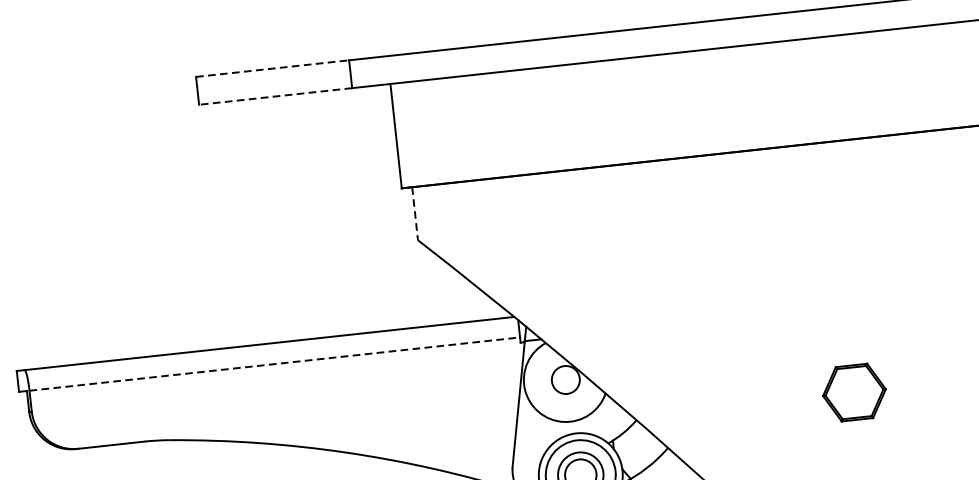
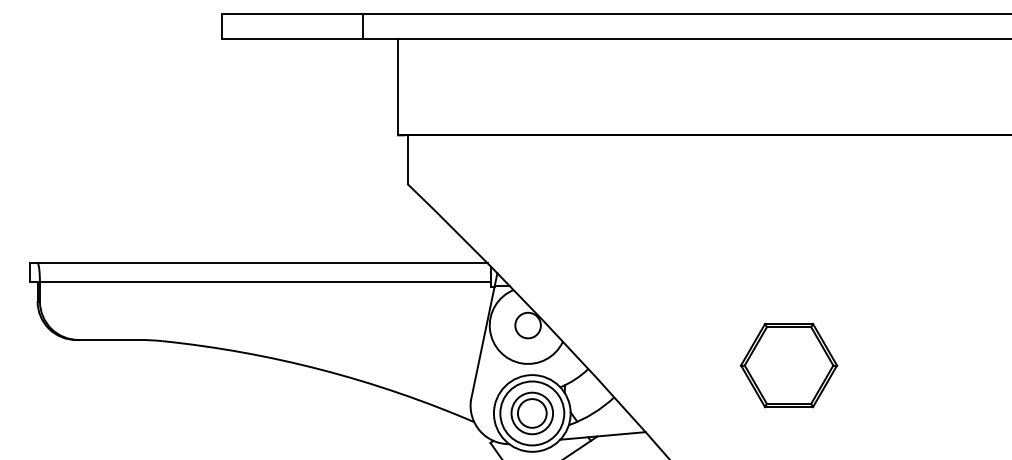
line: (273, 68) -> (293, 13), dashed -> solid
line: (275, 96) -> (292, 39), dashed -> solid
line: (415, 214) -> (407, 160), dashed -> solid
line: (274, 364) -> (265, 282), dashed -> solid
part: (853, 392) -> (788, 365), size x1.67

